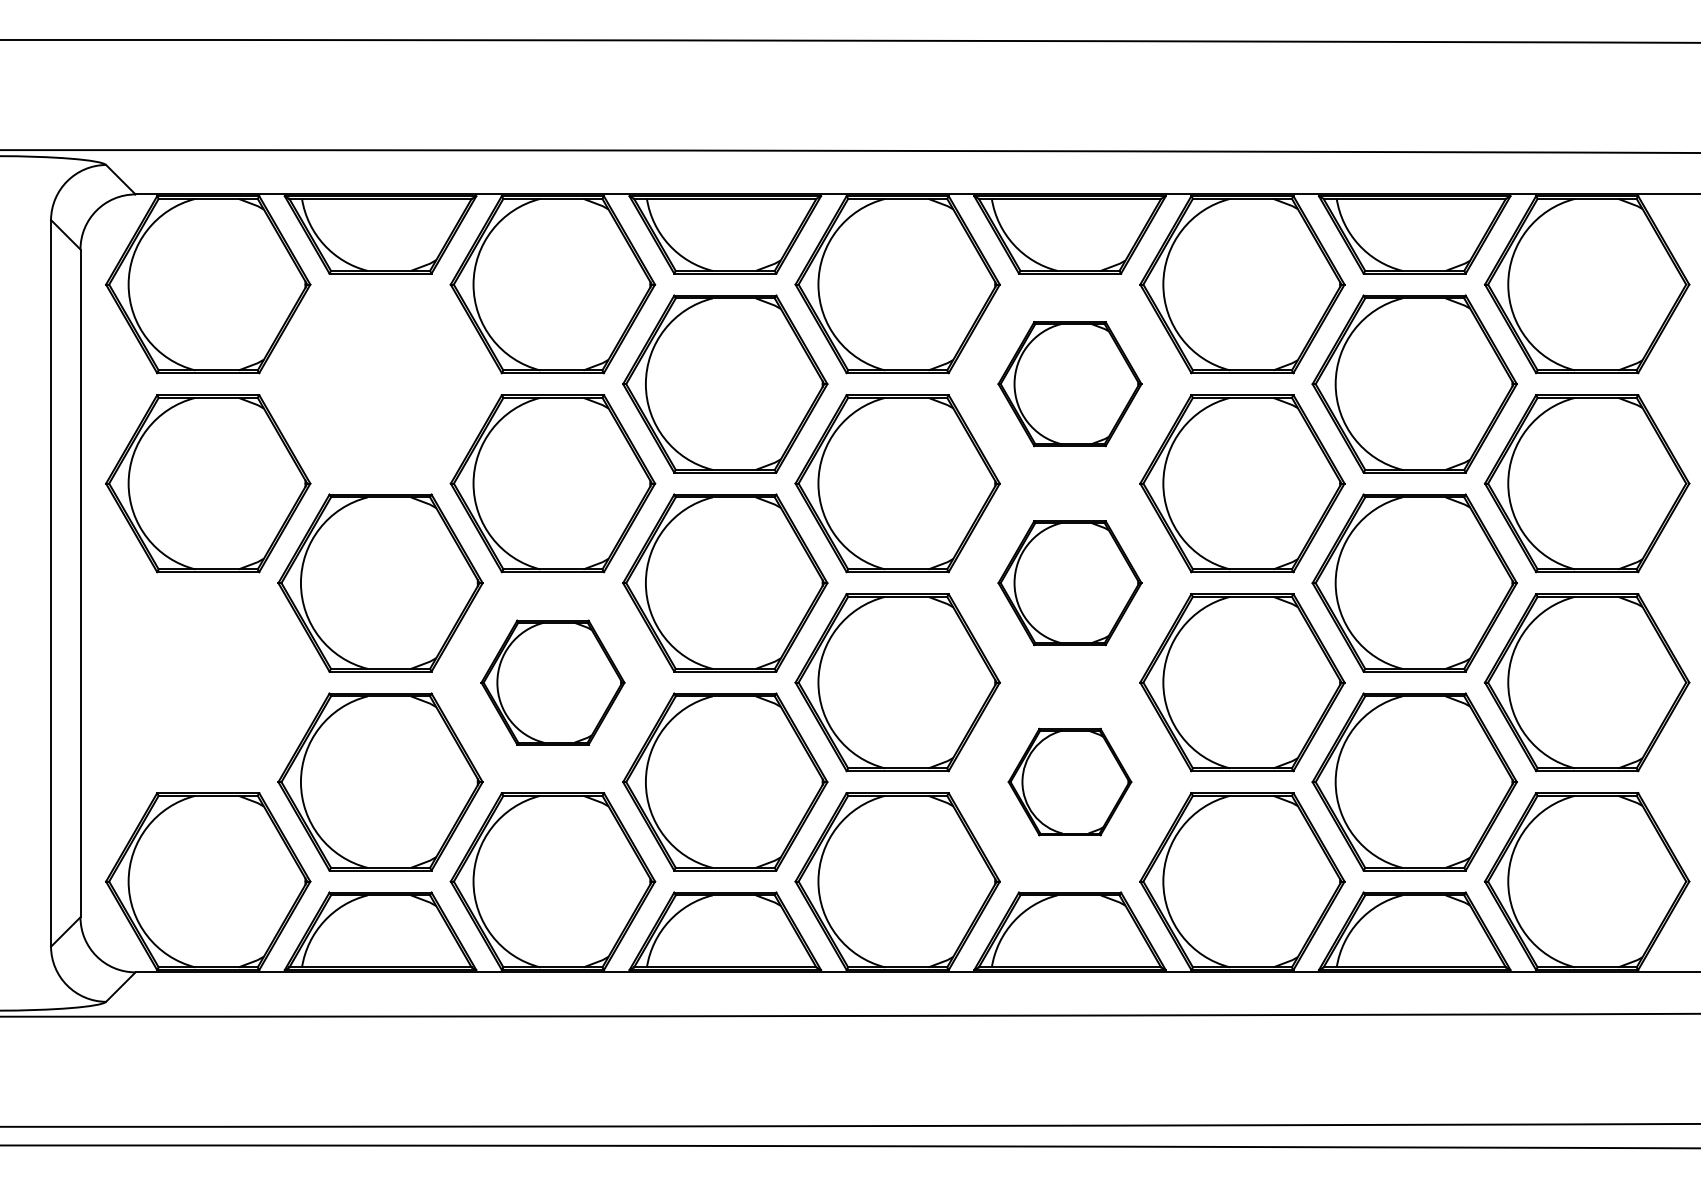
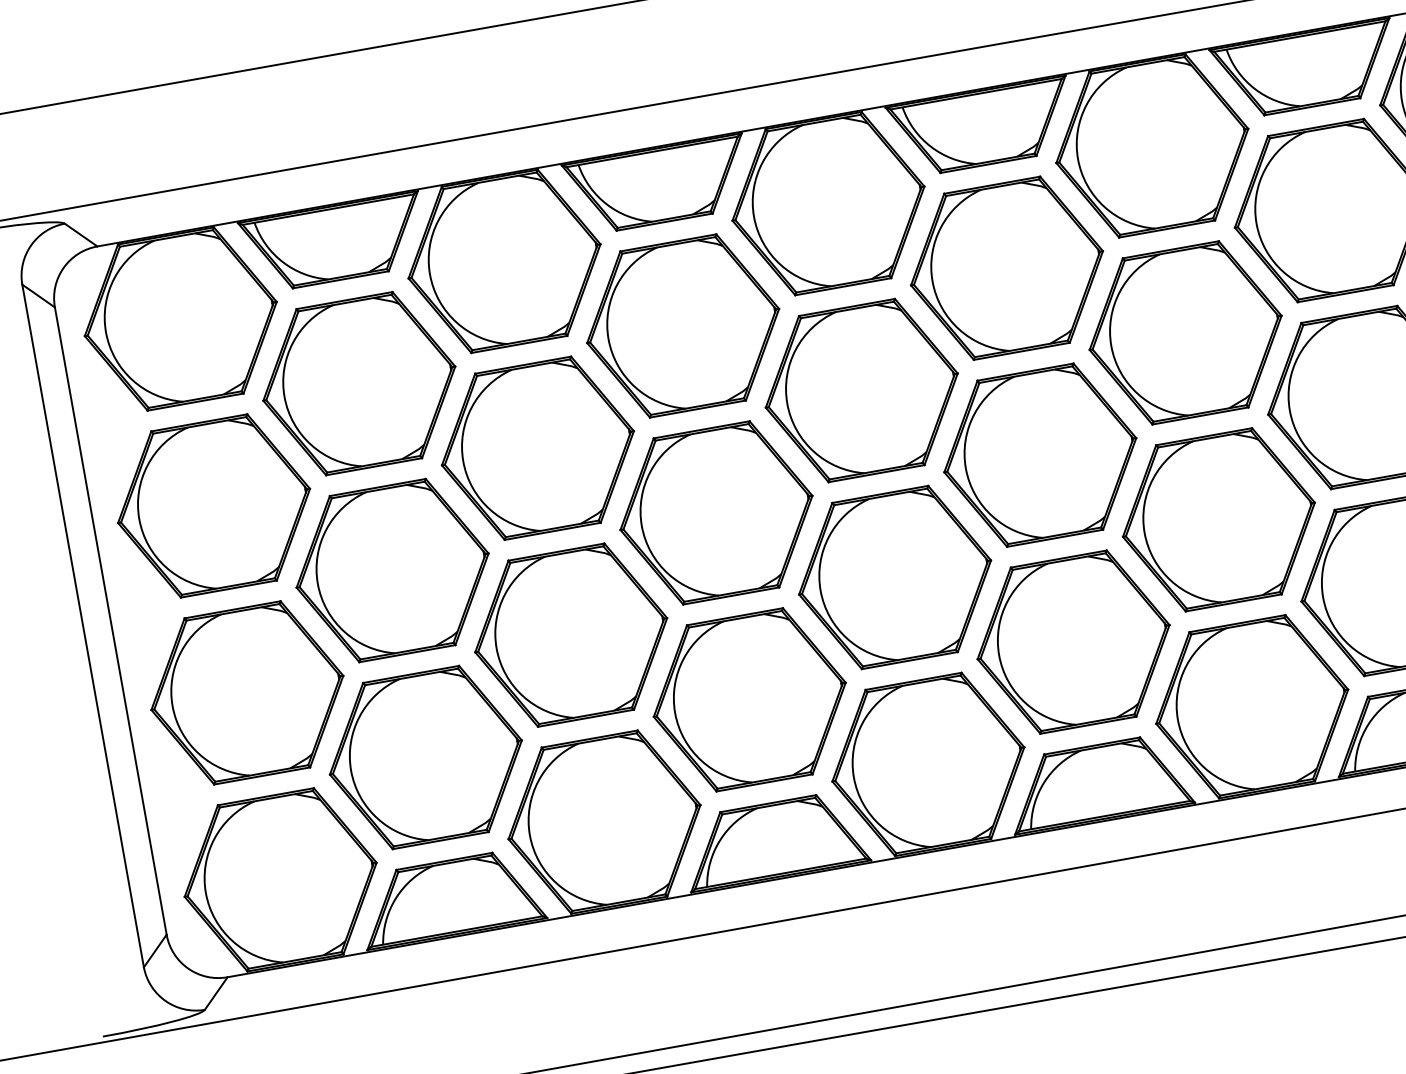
part: (380, 383) -> (359, 383), added
part: (1069, 383) -> (1006, 267), size x1.43
part: (1069, 582) -> (1039, 454), size x1.43
part: (208, 682) -> (247, 692), added
part: (552, 682) -> (570, 635), size x1.43
part: (1069, 781) -> (1073, 641), size x1.67

